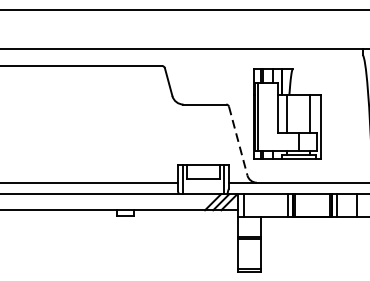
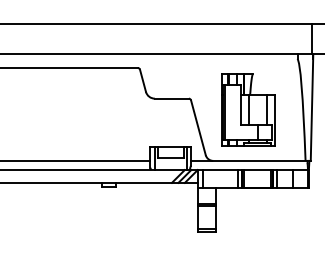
part: (287, 113) -> (248, 109), moved
line: (238, 142) -> (198, 128), dashed -> solid

